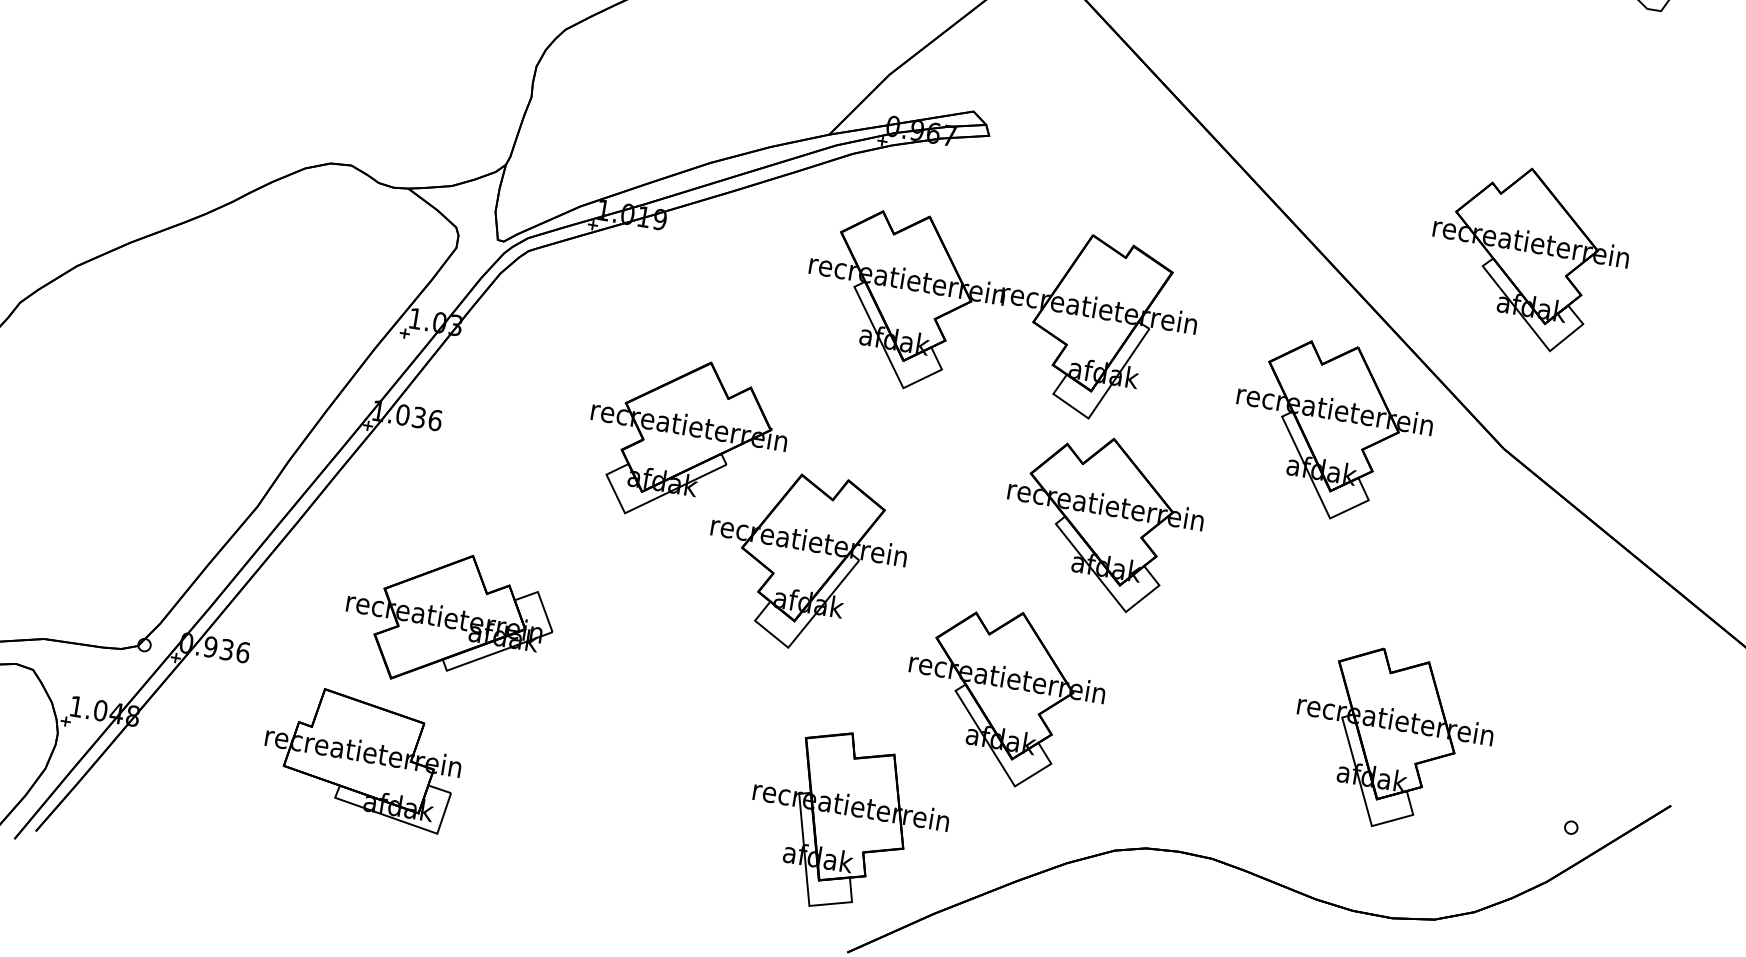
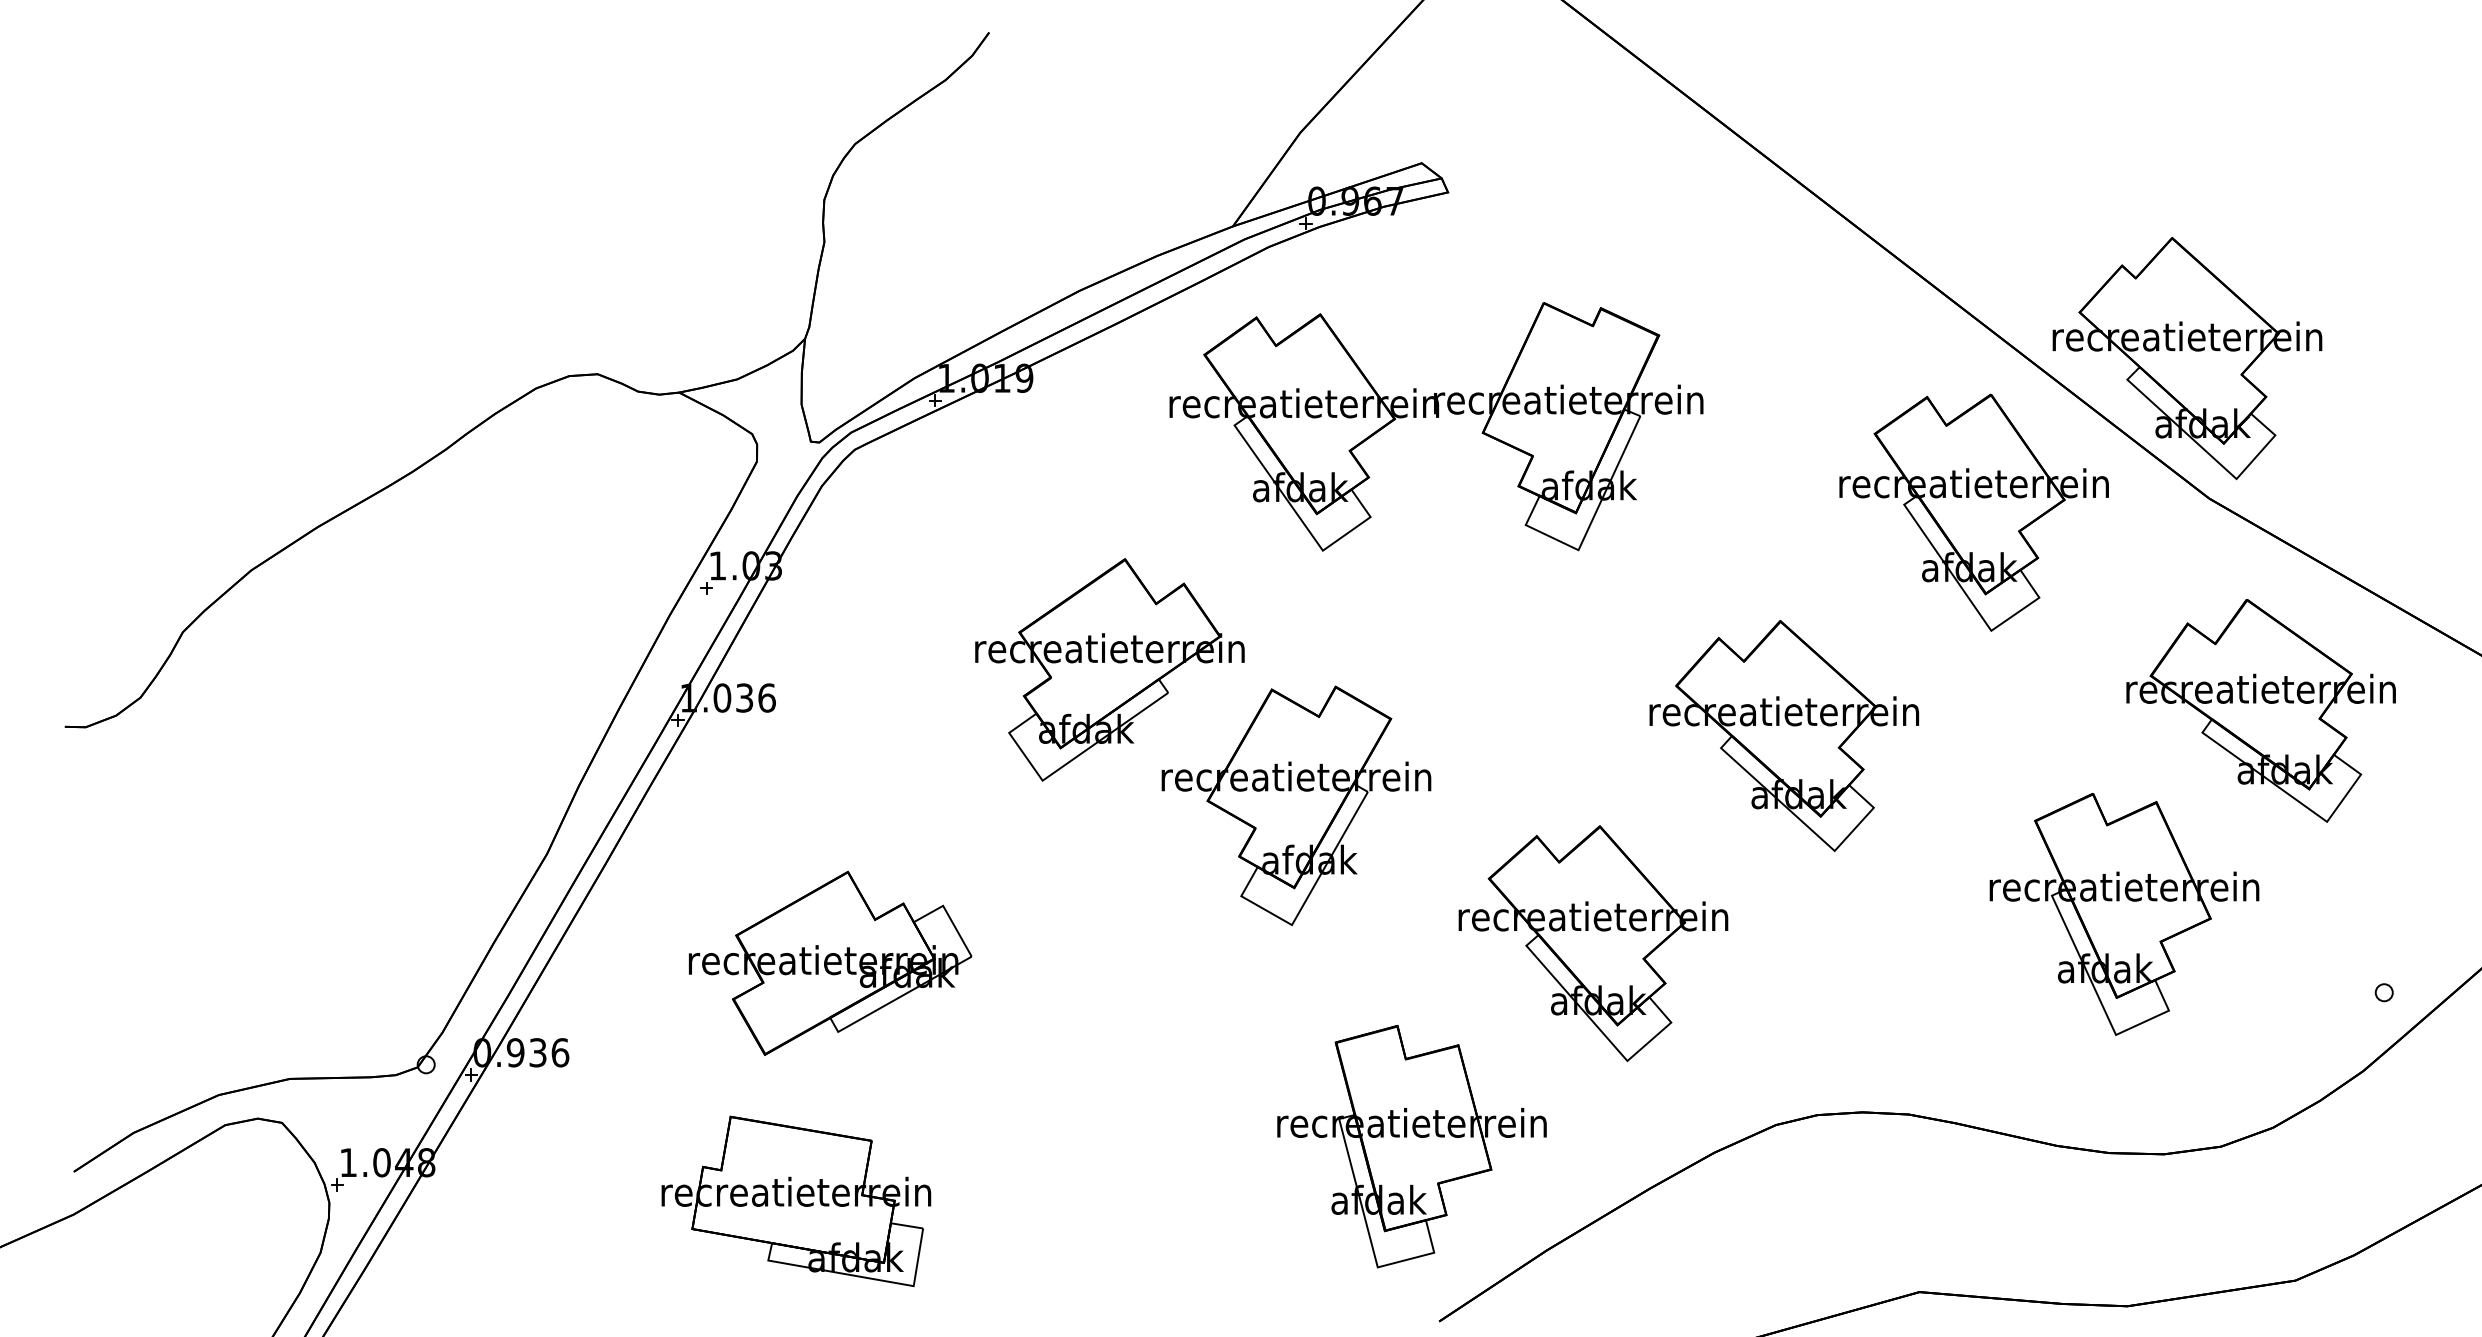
part: (1528, 257) -> (2187, 358), moved
part: (1001, 305) -> (1436, 417), moved
part: (1103, 522) -> (1784, 735), moved
part: (1515, 608) -> (2260, 710), added
part: (362, 758) -> (796, 1201), moved

